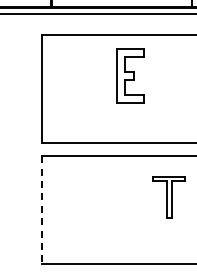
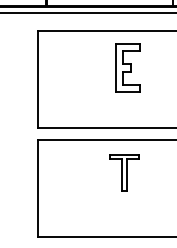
part: (130, 75) -> (127, 67), moved
part: (168, 197) -> (123, 173), moved
line: (42, 210) -> (38, 188), dashed -> solid

